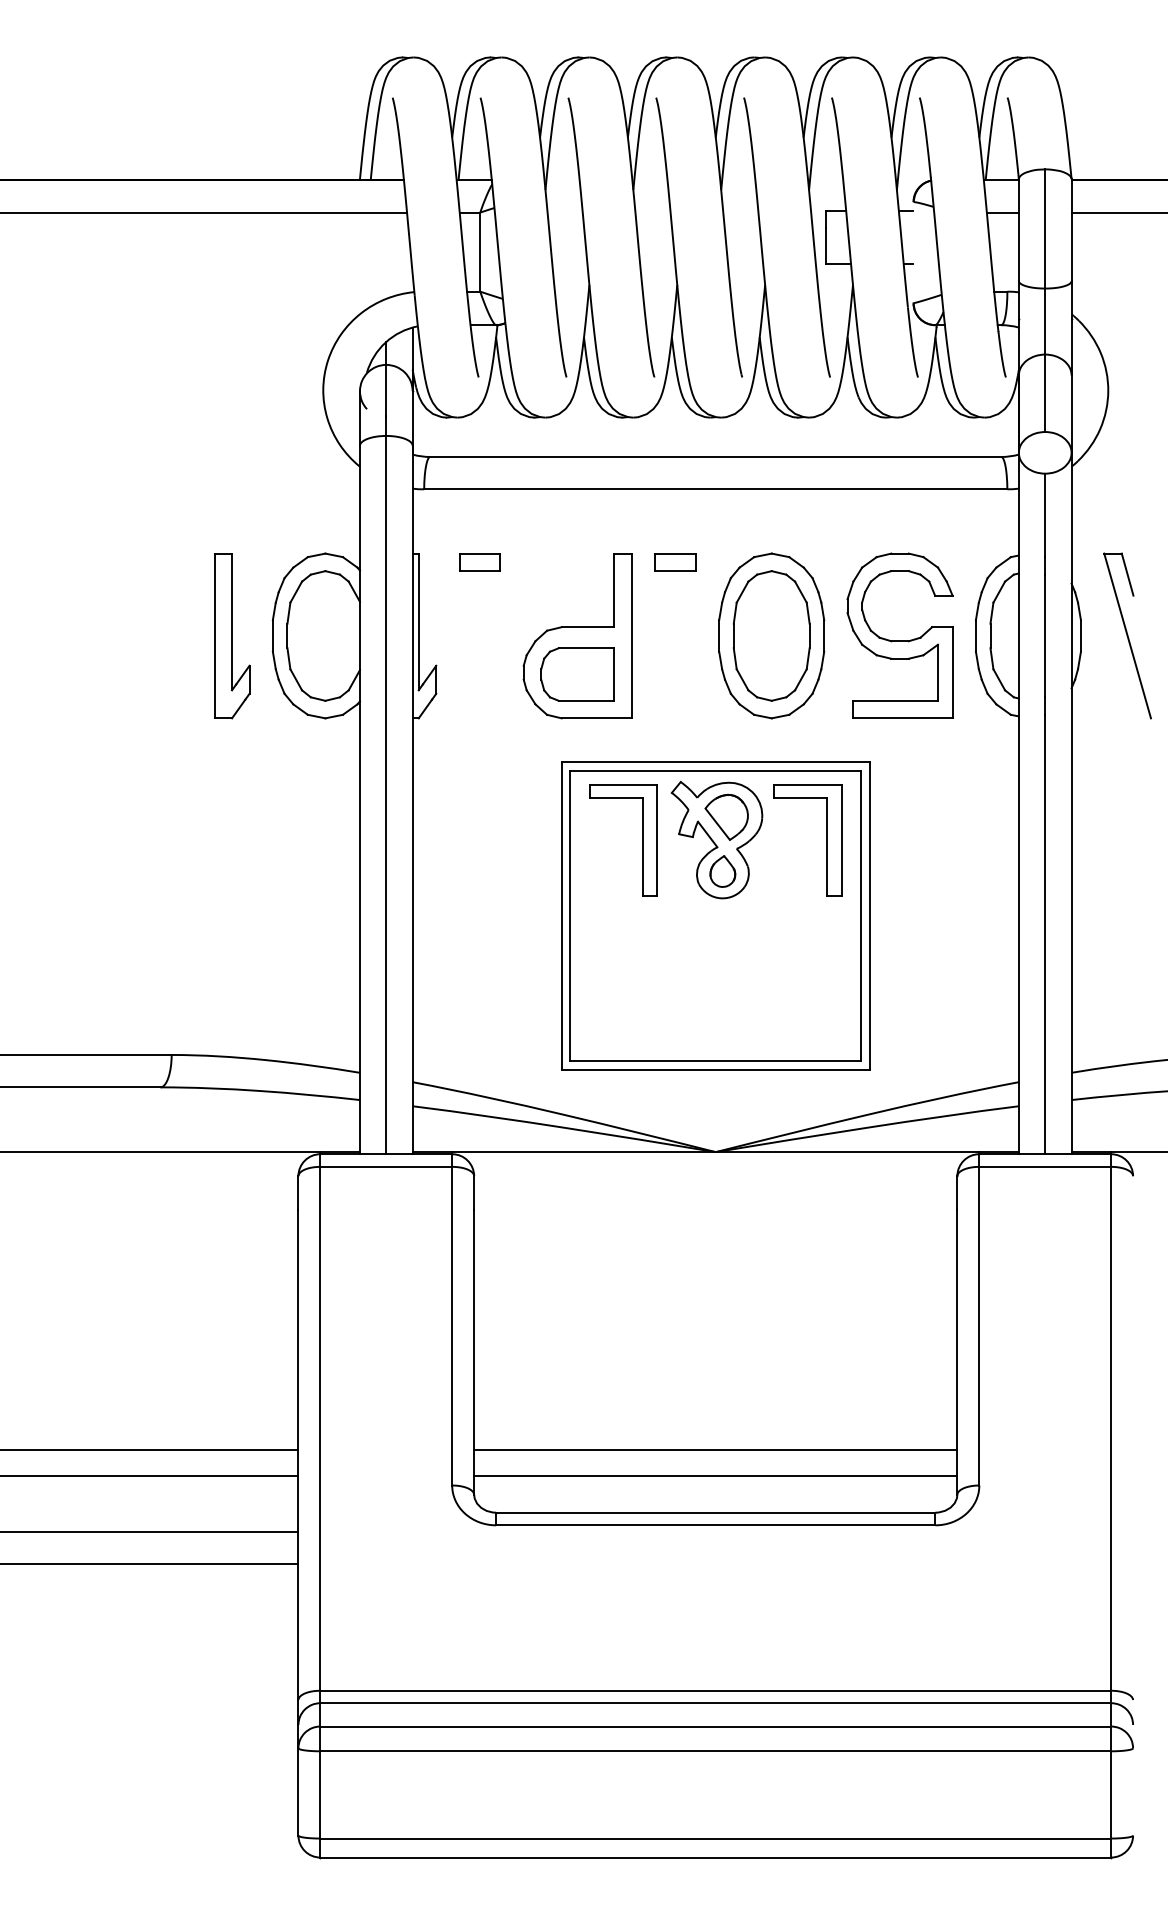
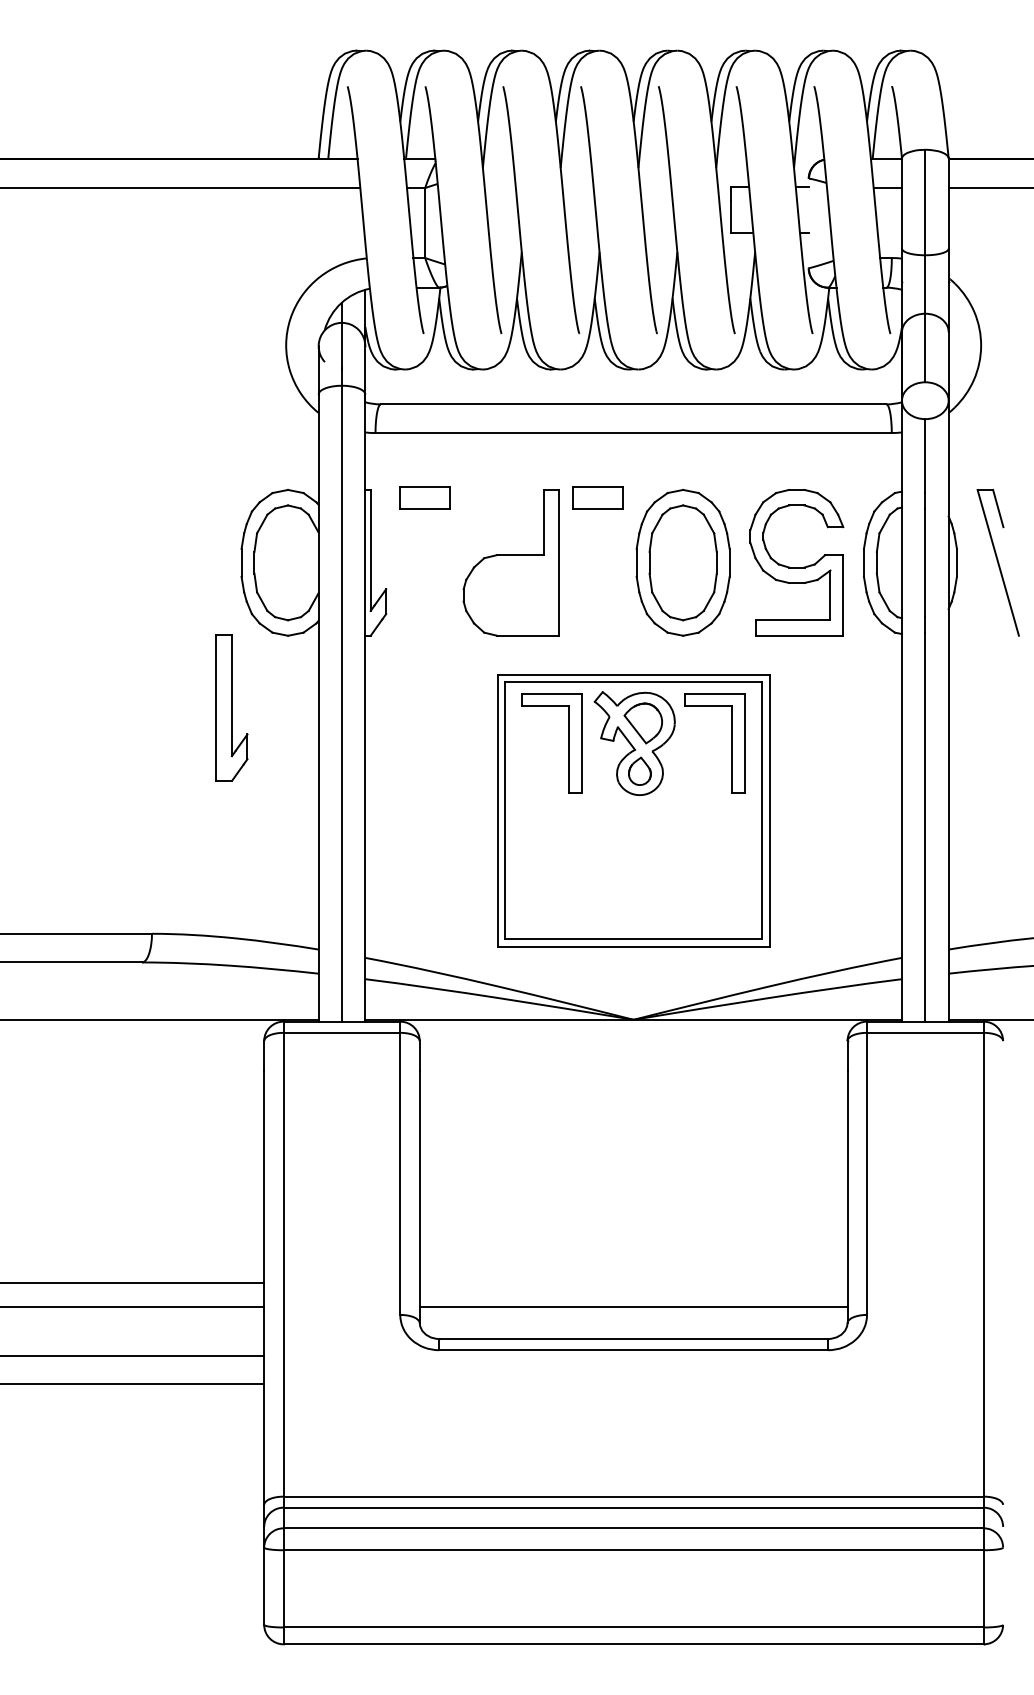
part: (479, 562) -> (424, 497), size x1.4
part: (675, 562) -> (598, 497), size x1.4
part: (232, 636) -> (232, 708), moved
part: (577, 674) -> (511, 596), removed
line: (715, 1449) -> (633, 1283), removed

